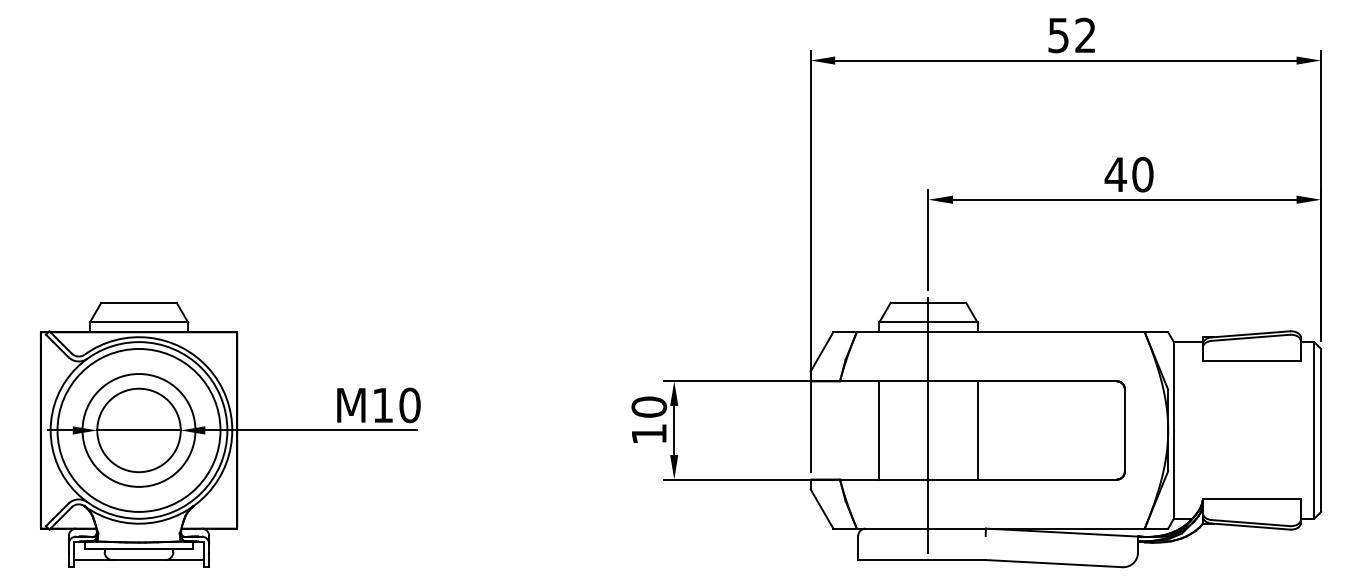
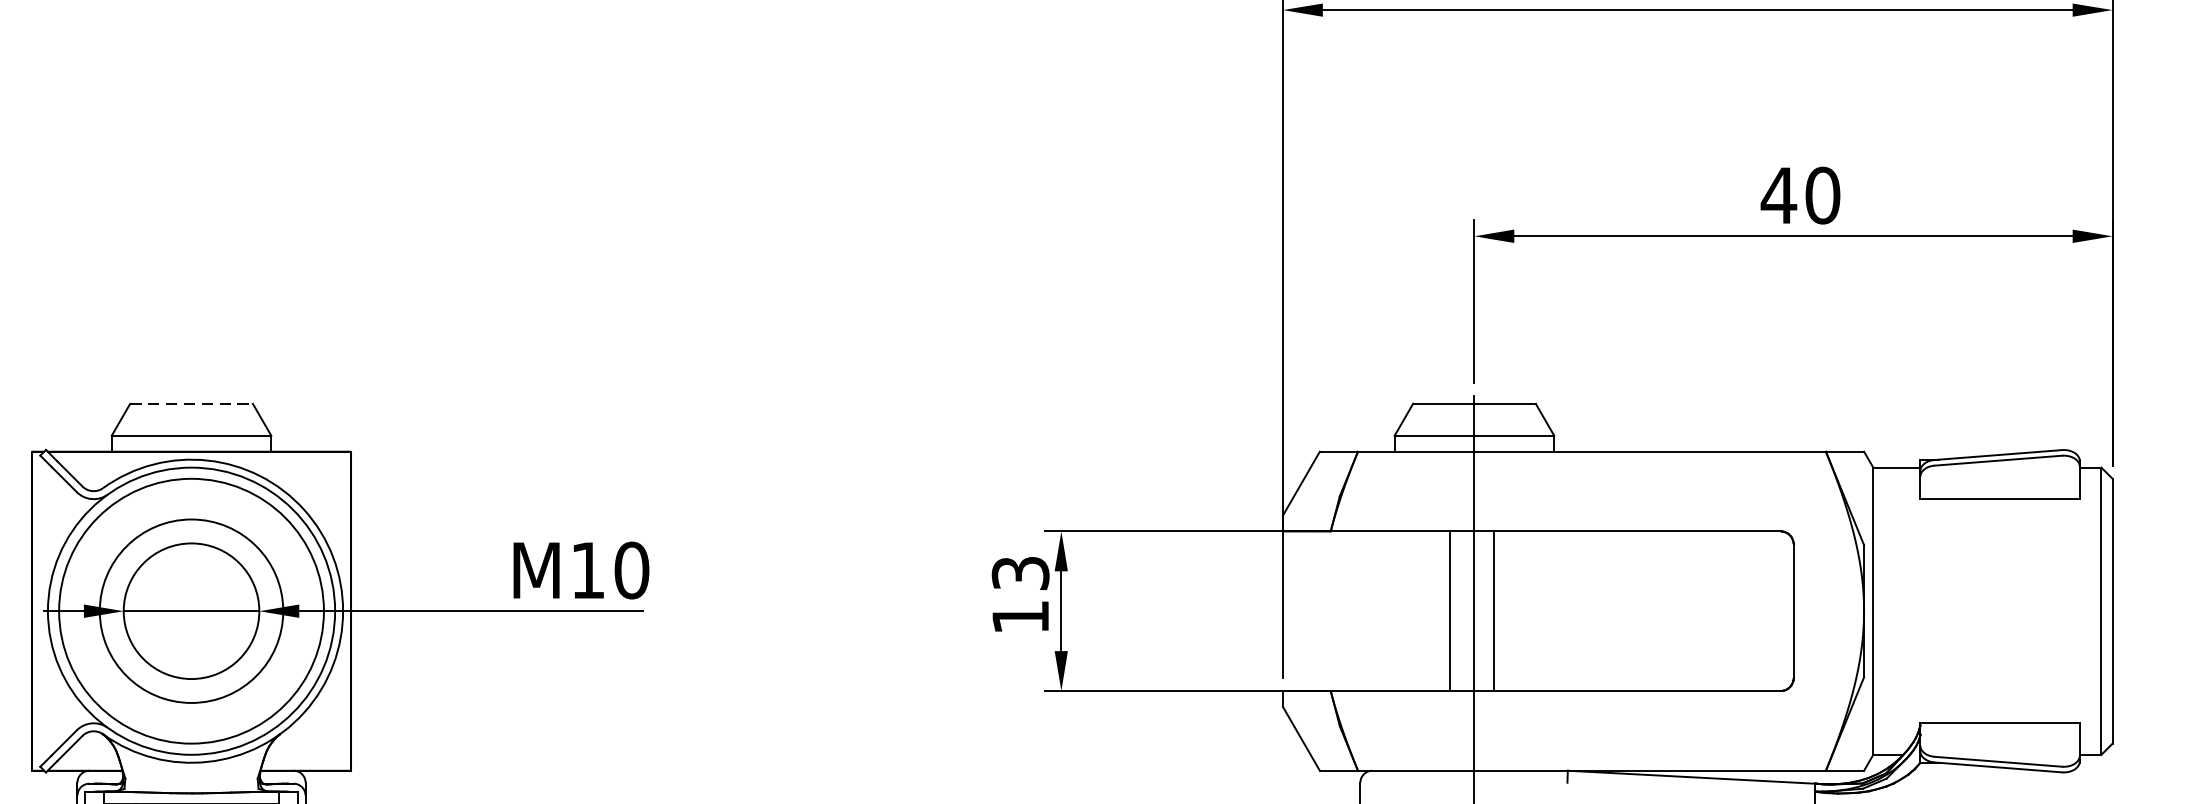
line: (139, 302) -> (192, 403), solid -> dashed
text: (648, 406) -> (1019, 572), 10 -> 13
line: (879, 430) -> (1450, 611), moved
line: (977, 430) -> (1494, 611), moved

